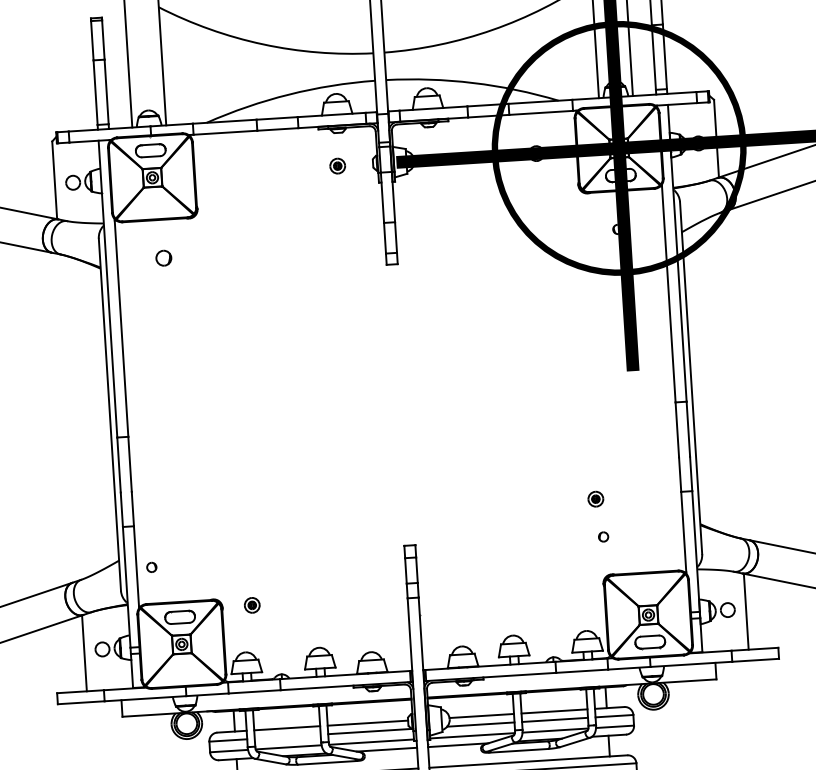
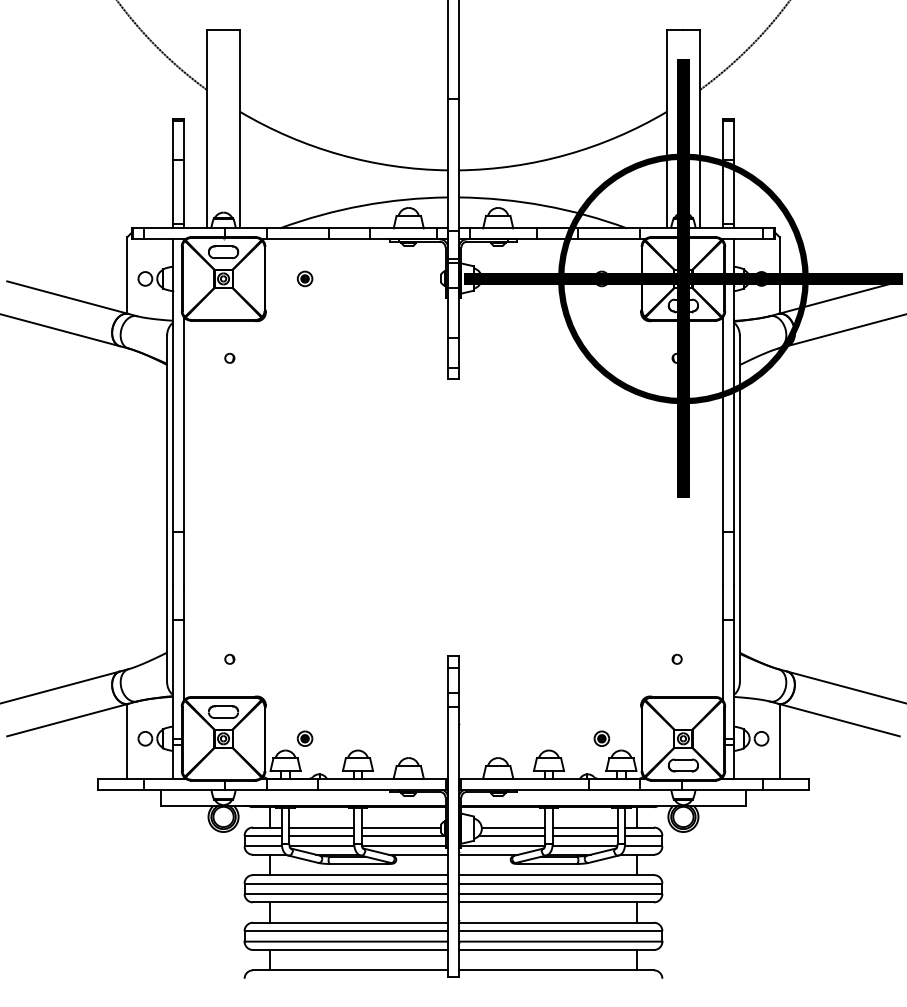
part: (337, 165) -> (304, 278), moved
part: (163, 257) -> (229, 357), size x0.62
part: (595, 498) -> (601, 738), moved
part: (602, 536) -> (676, 658), moved
part: (151, 566) -> (229, 658), moved
part: (251, 605) -> (304, 738), moved
line: (287, 736) -> (321, 835), added

